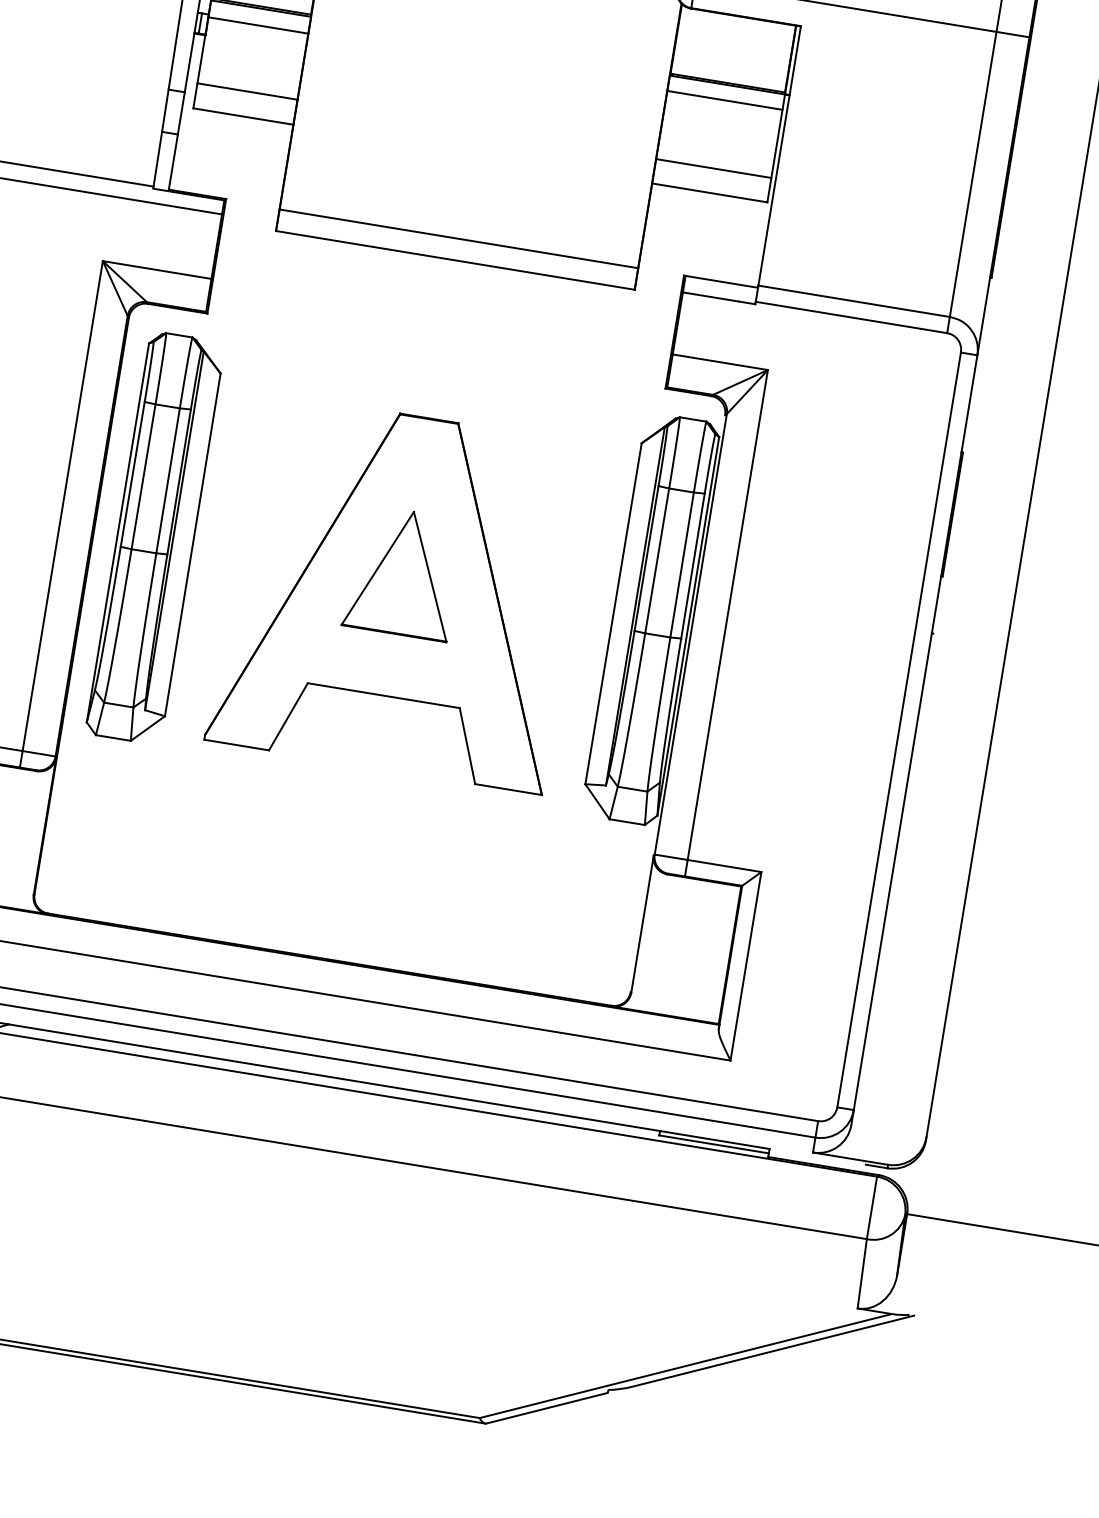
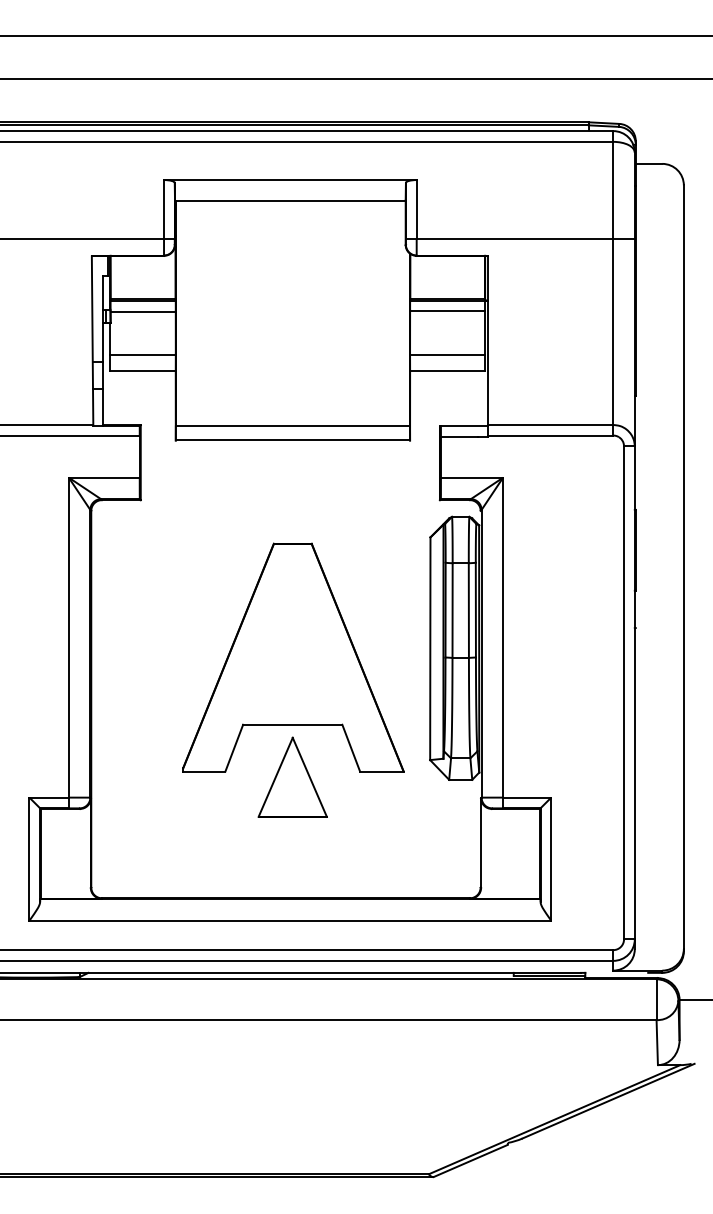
part: (154, 536) -> (130, 647), removed
part: (403, 571) -> (292, 776), moved

